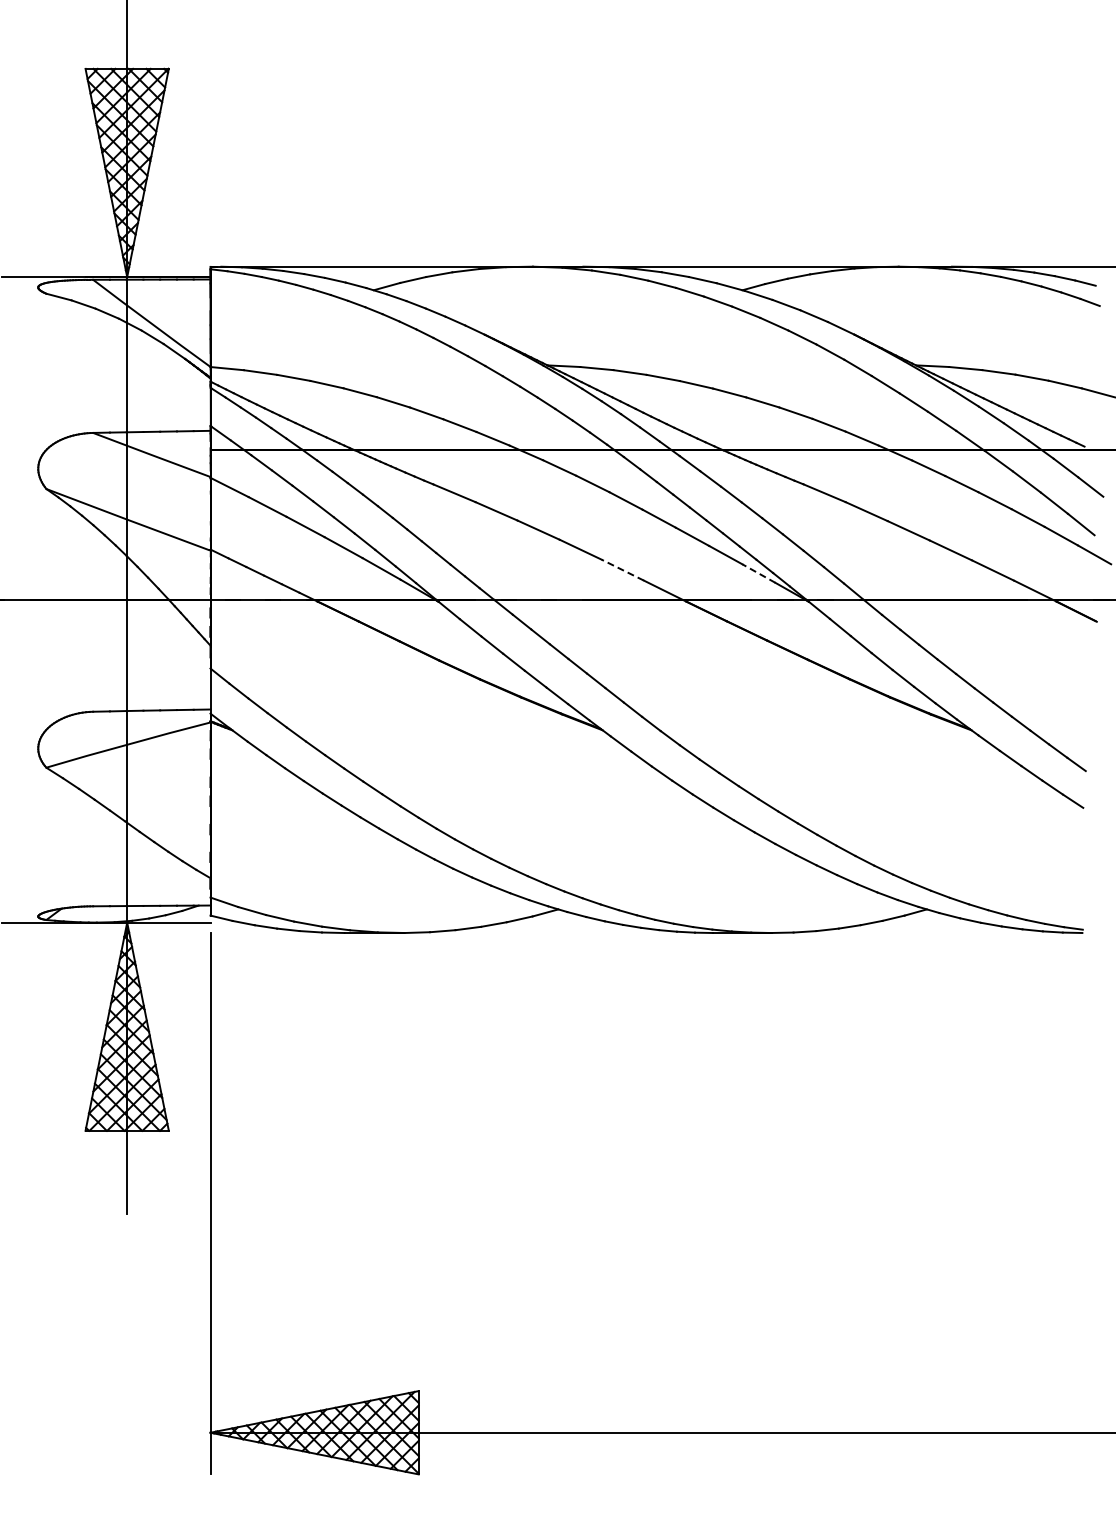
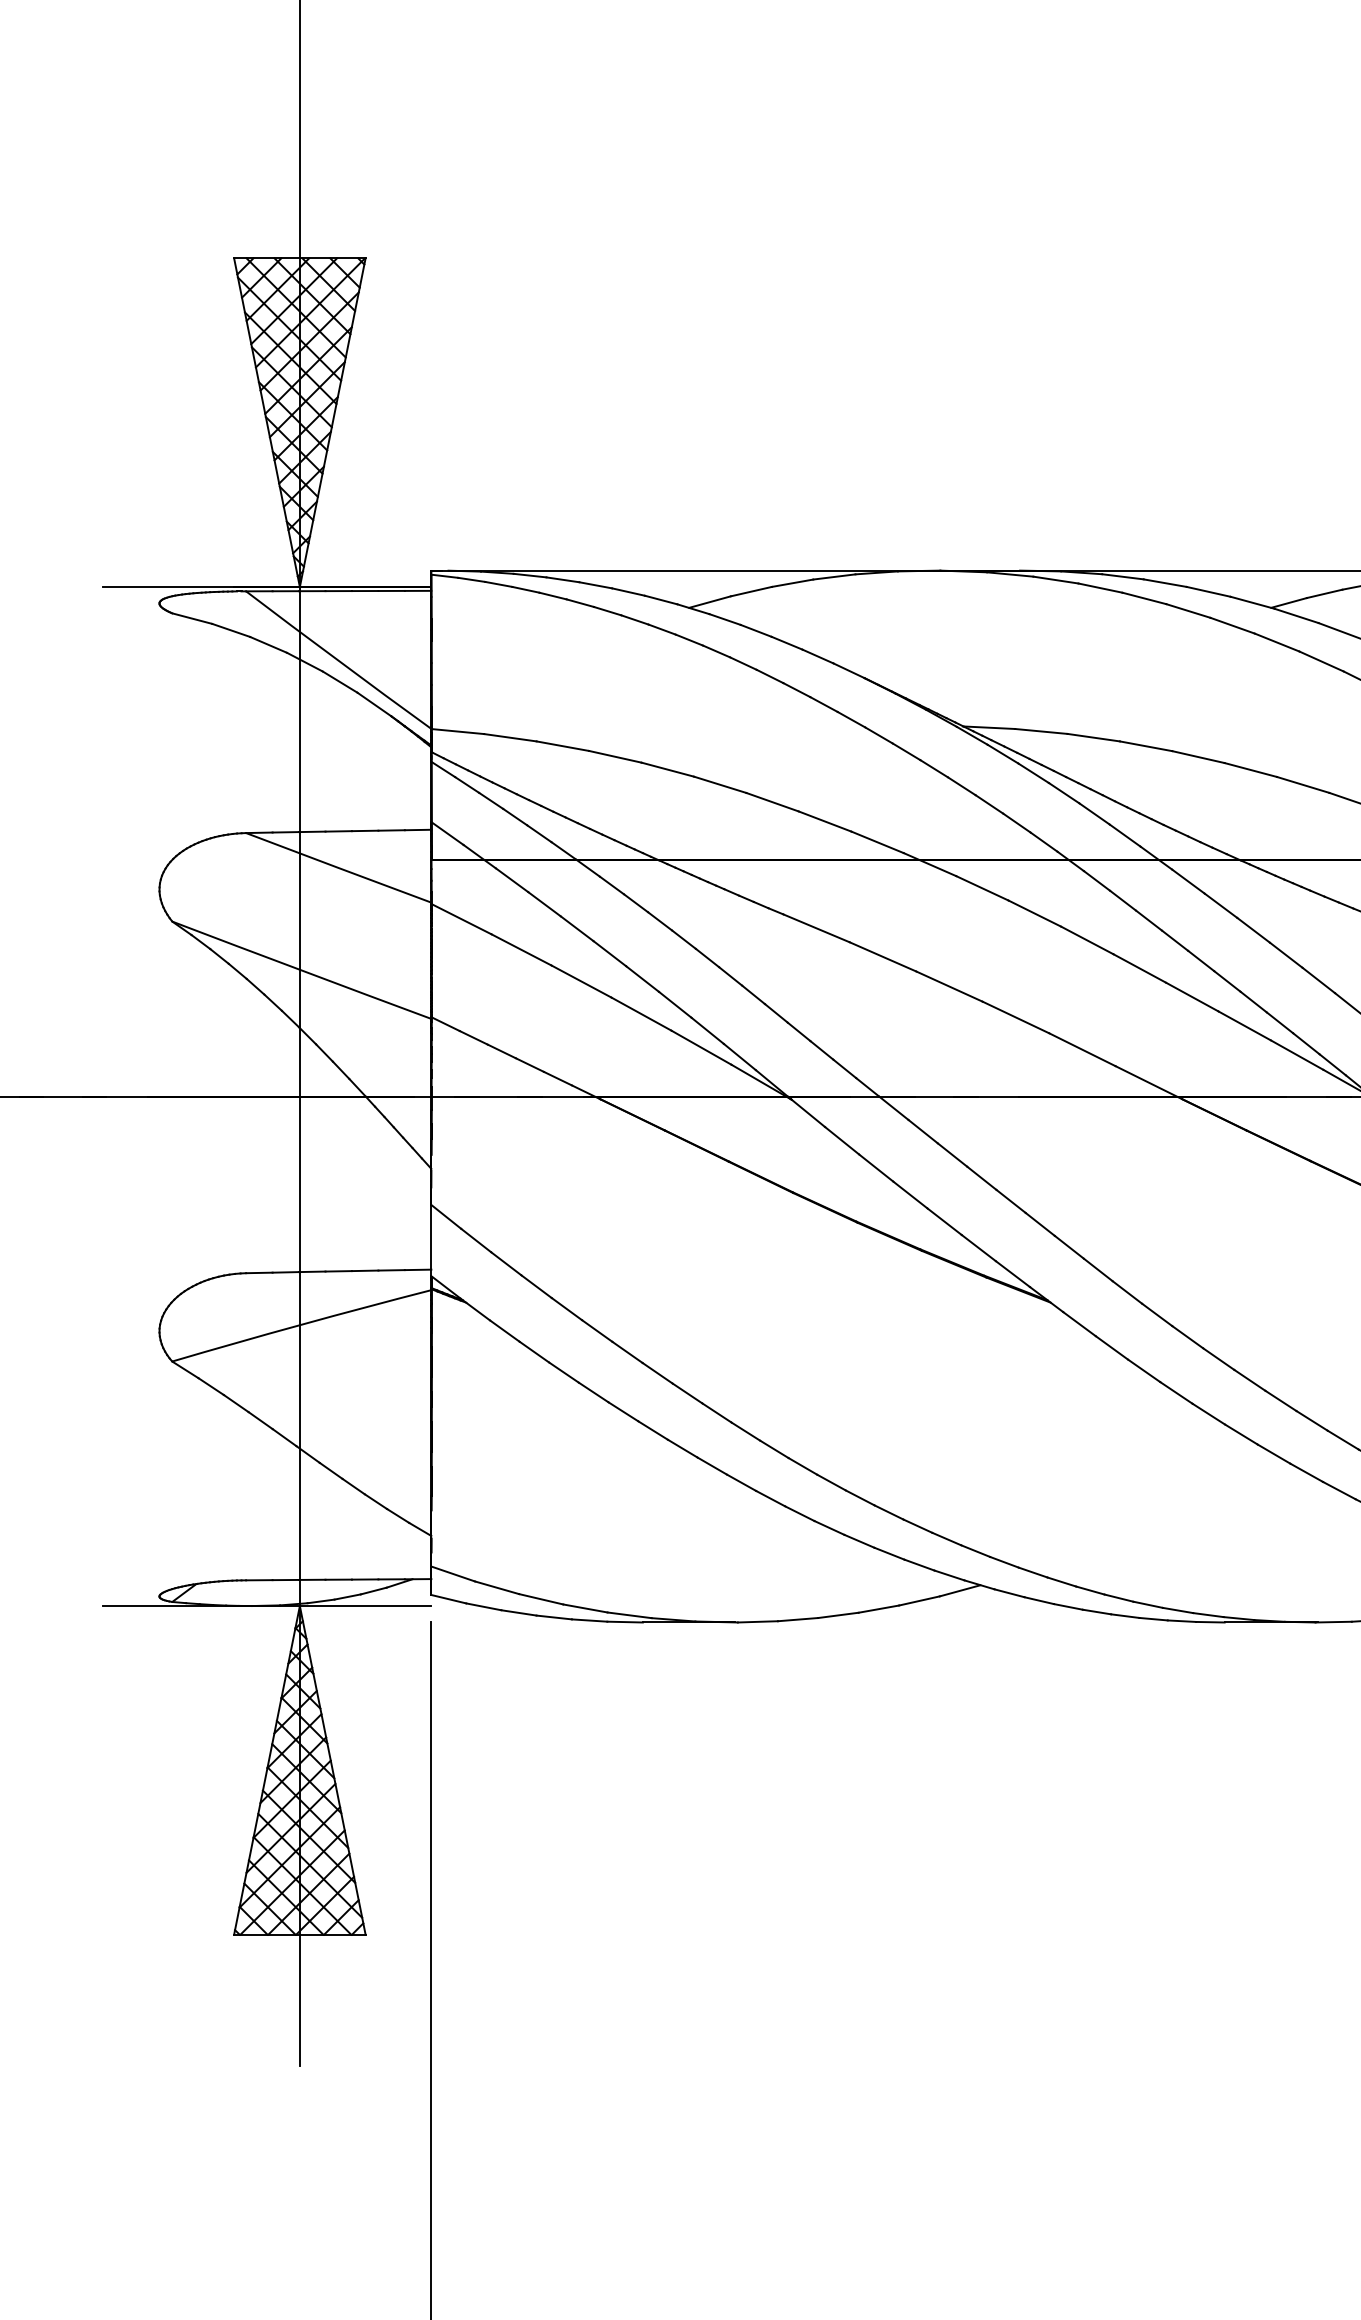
line: (622, 569) -> (1081, 1048), dashed -> solid
line: (758, 573) -> (1296, 1054), dashed -> solid

